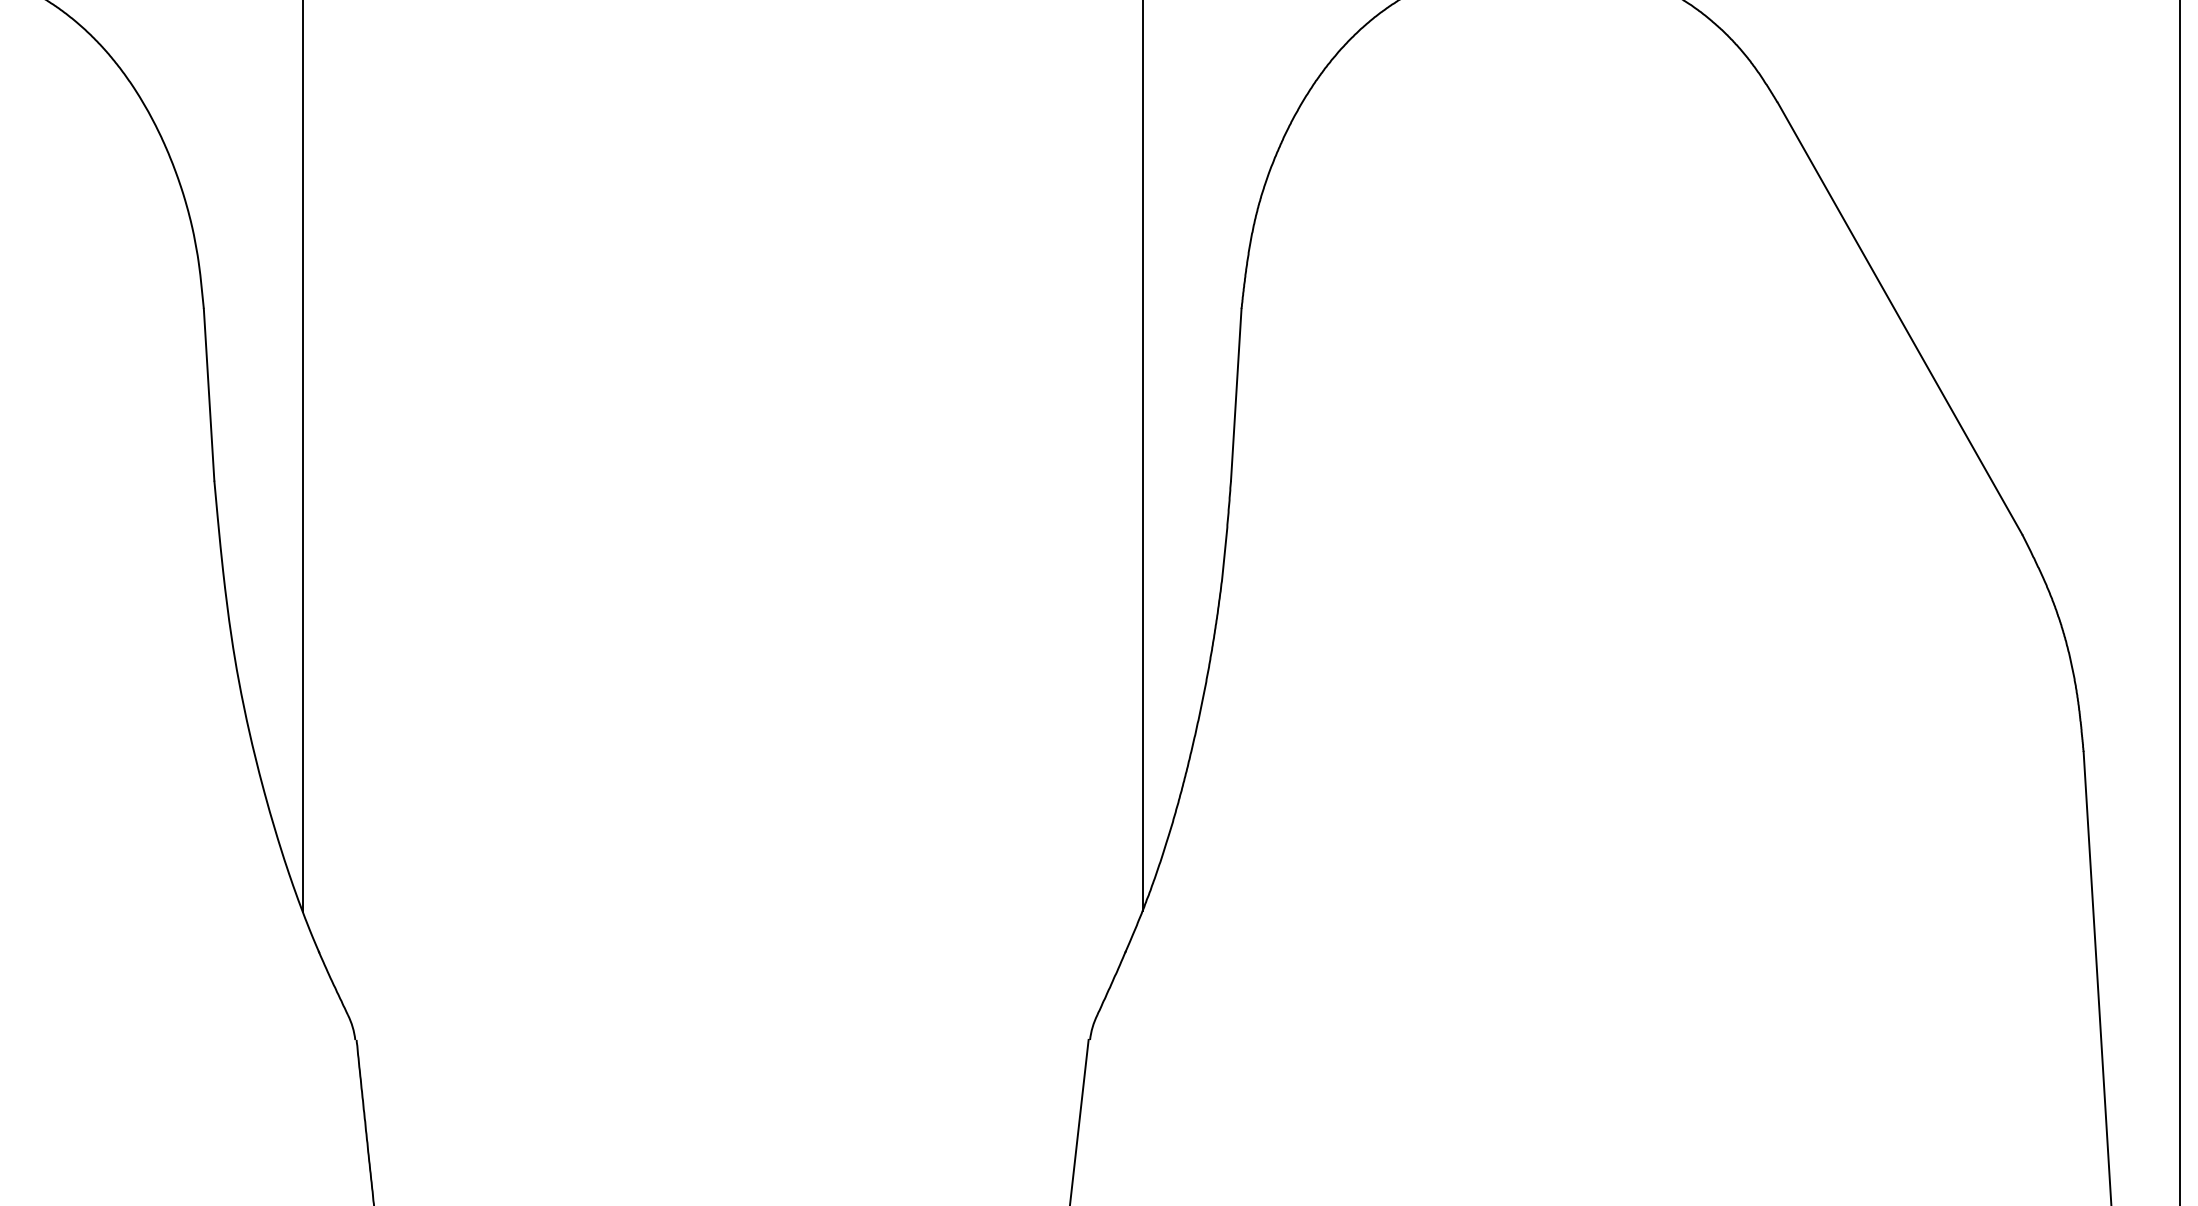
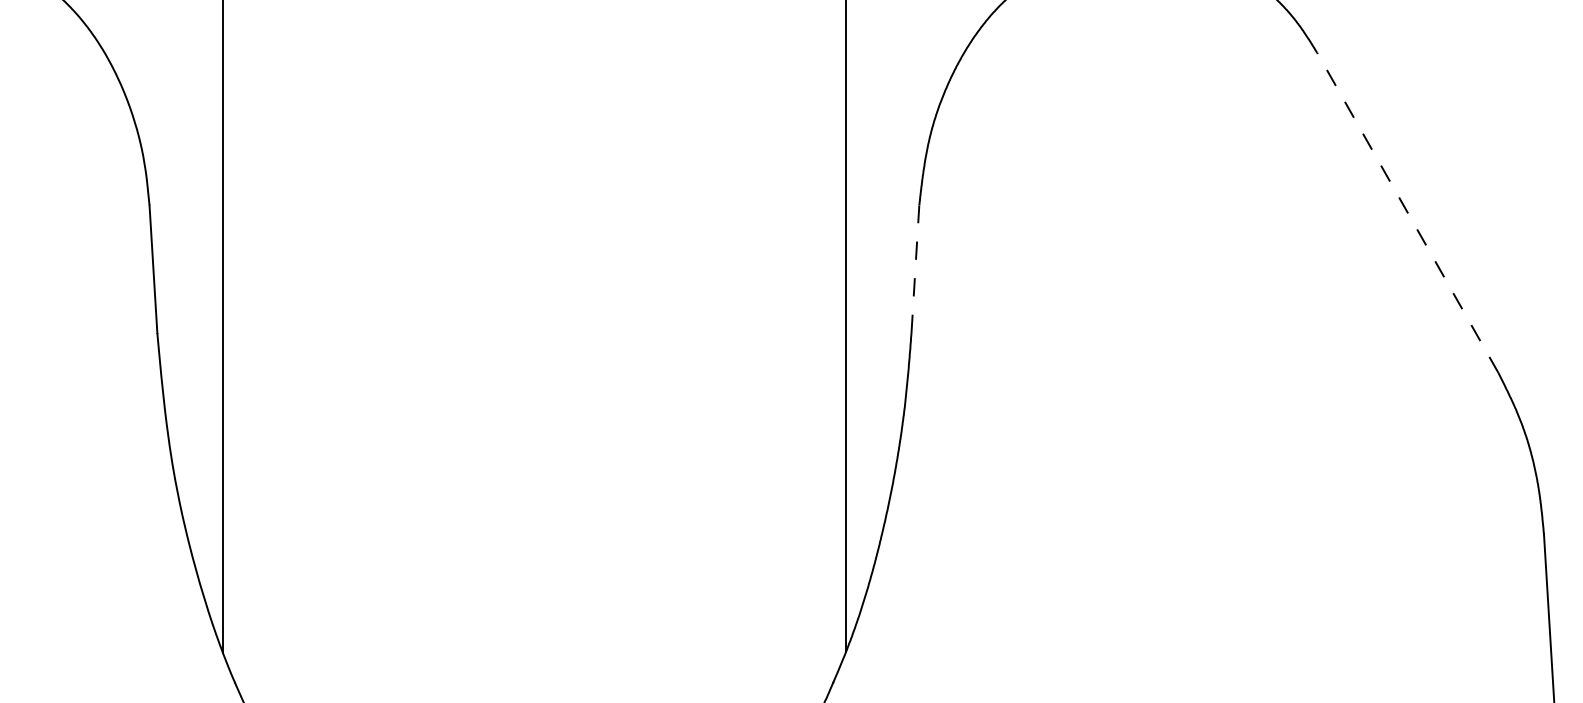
line: (1899, 318) -> (1407, 212), solid -> dashed
line: (1236, 394) -> (915, 269), solid -> dashed

